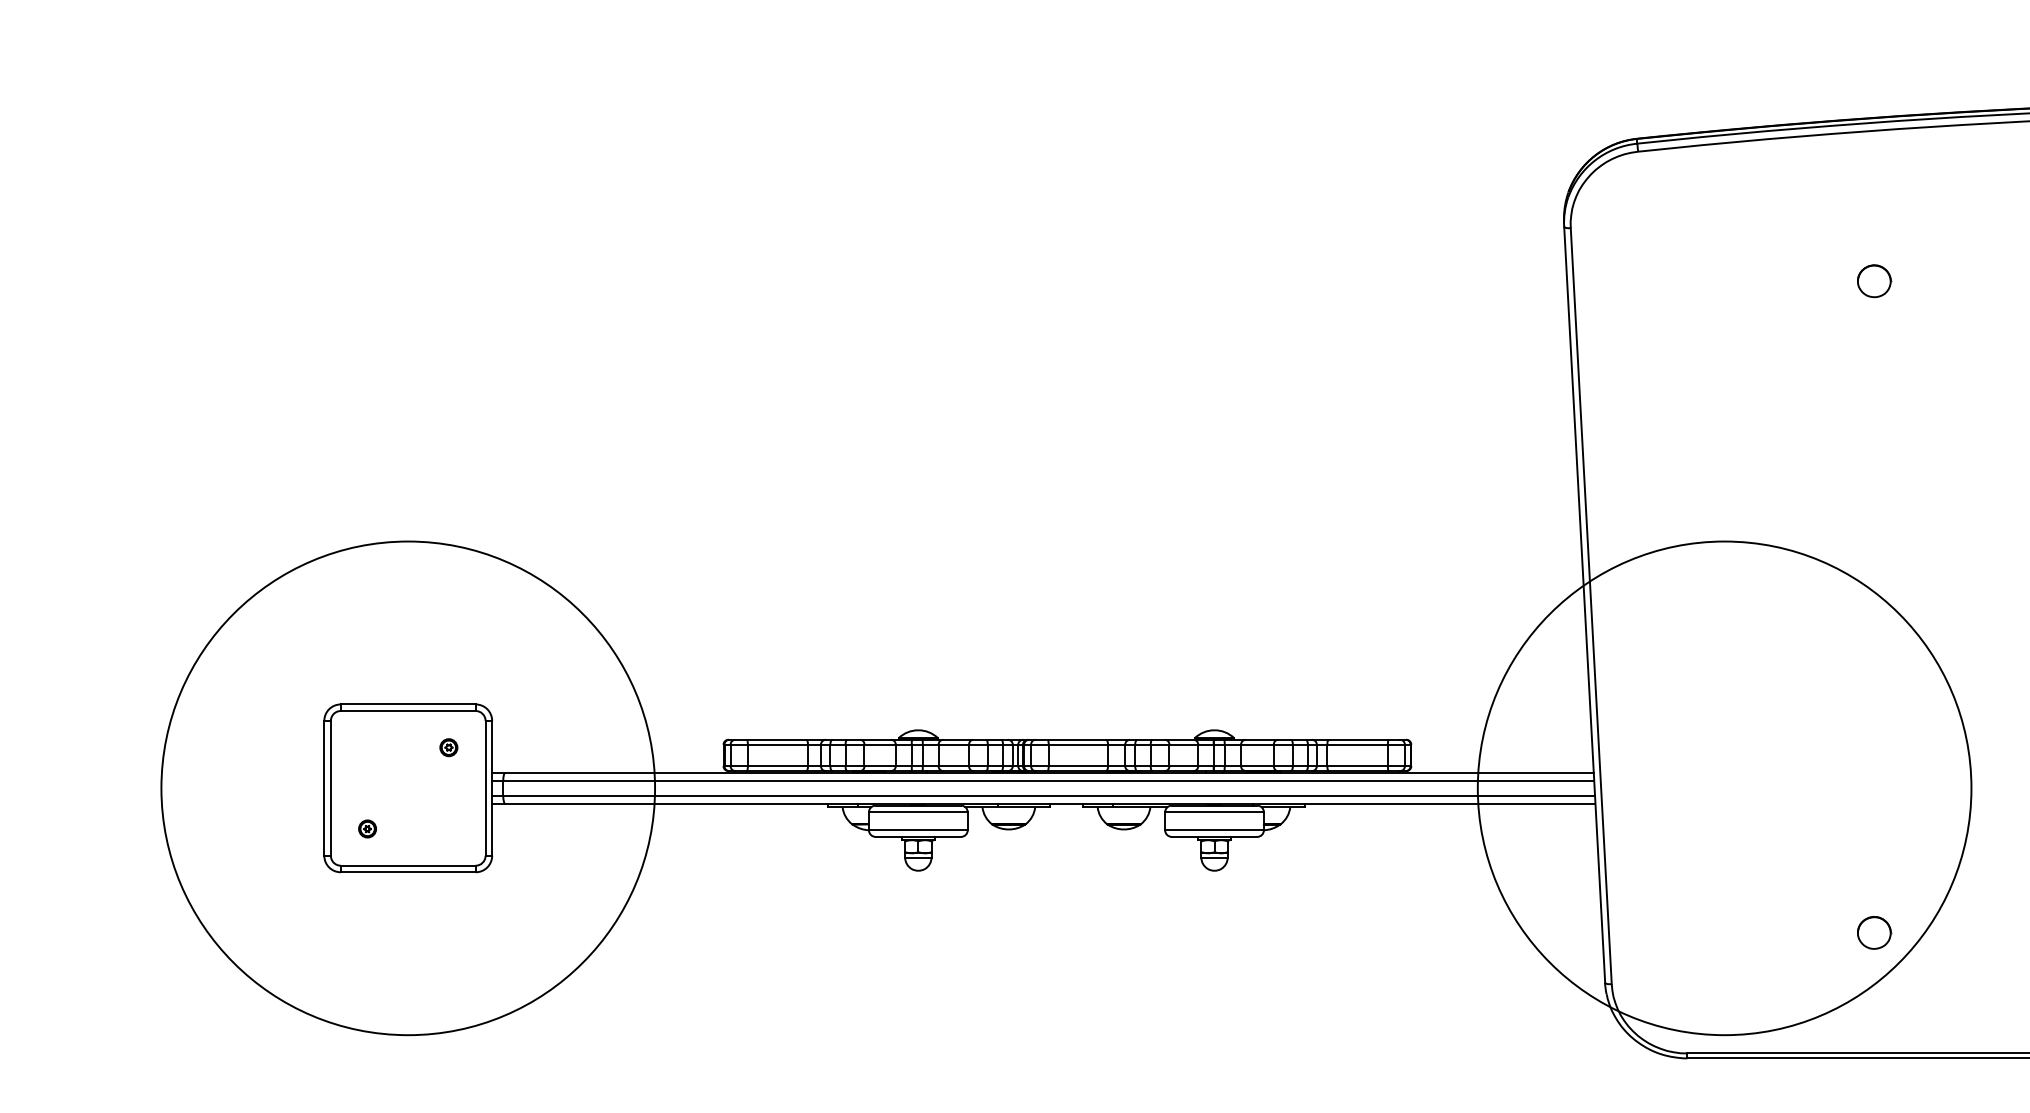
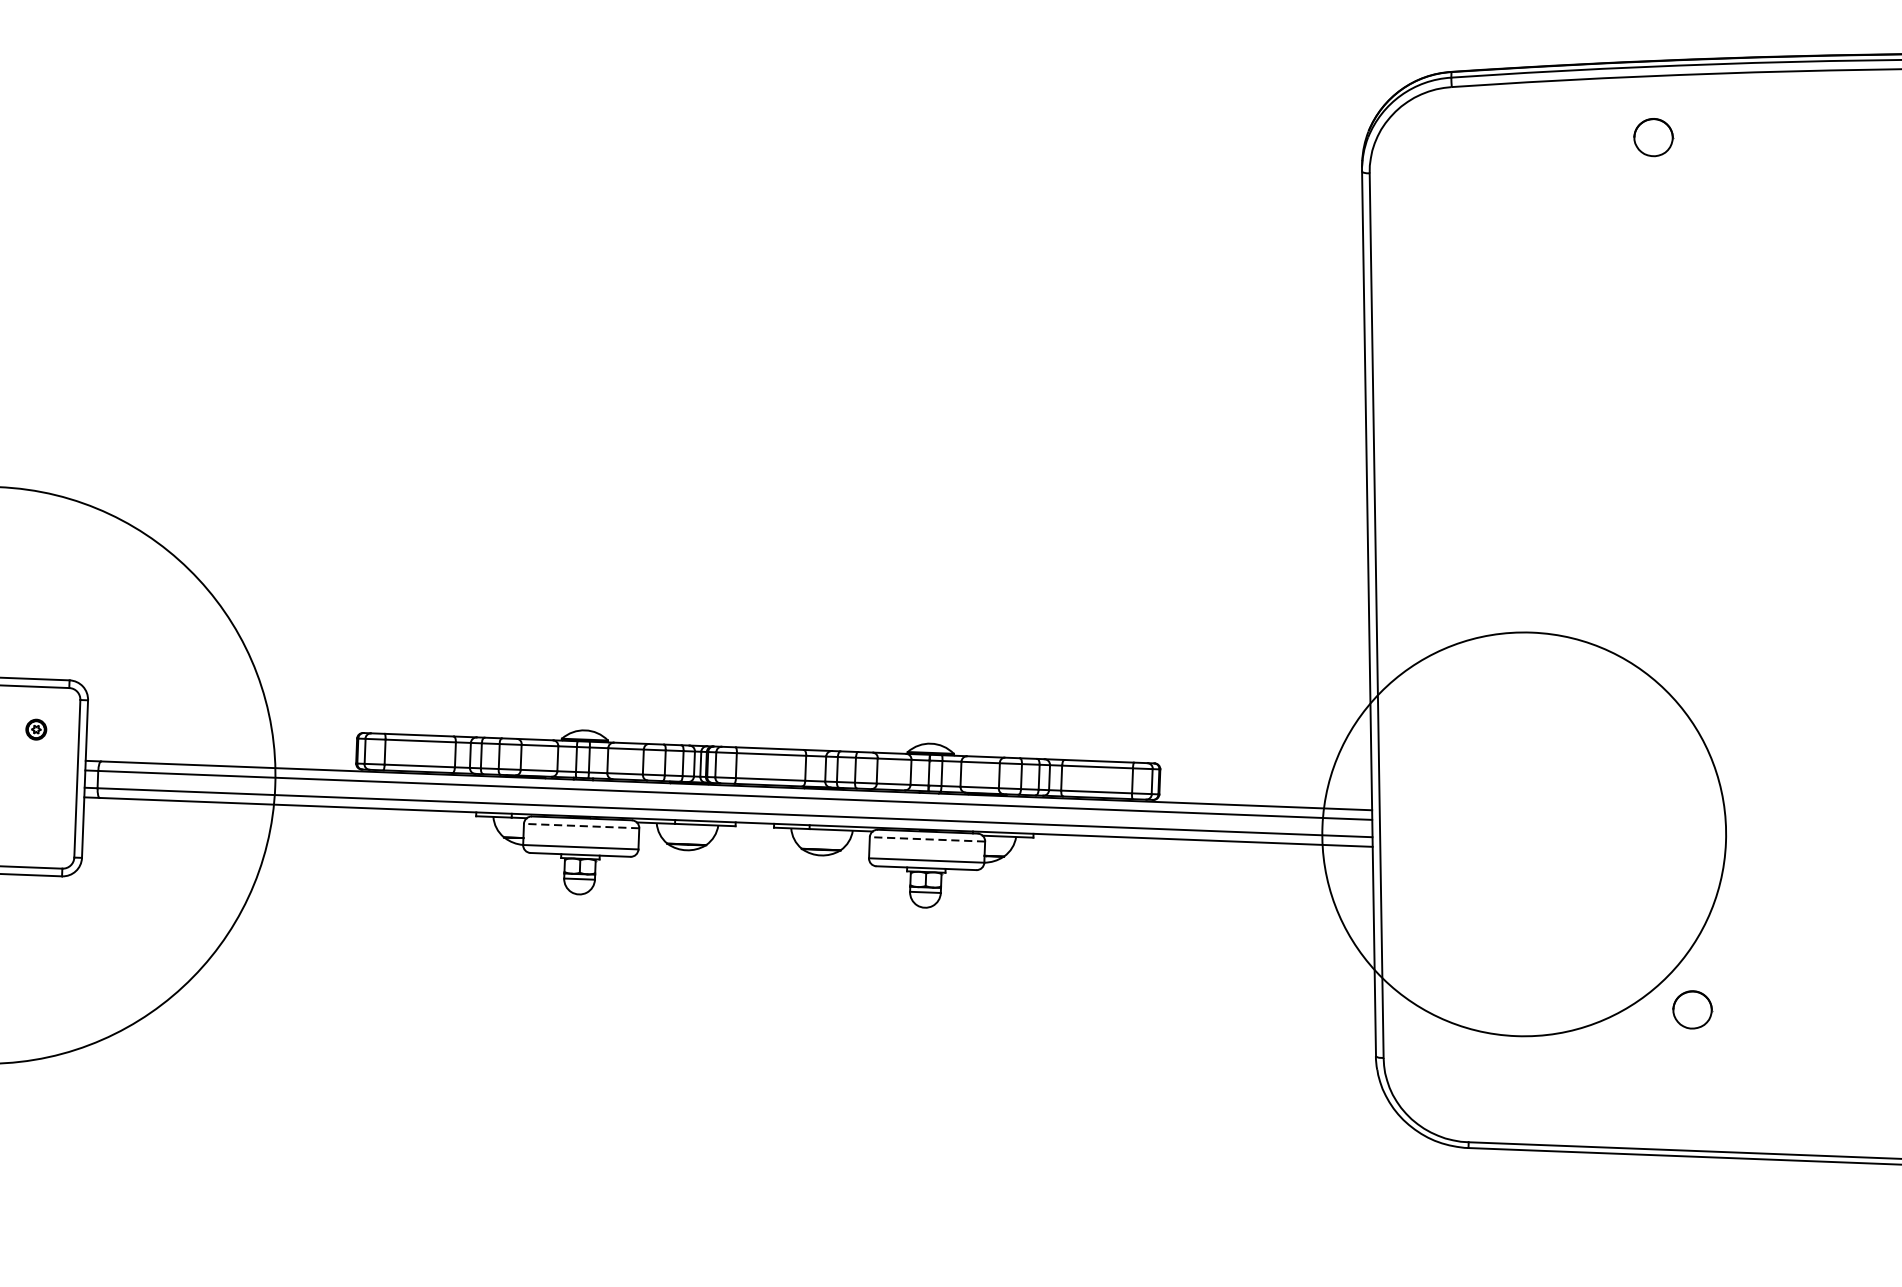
part: (1874, 281) -> (1653, 137), moved
circle: (1724, 788) -> (1524, 834), size x0.7
line: (917, 812) -> (580, 826), solid -> dashed
line: (1214, 812) -> (927, 839), solid -> dashed

